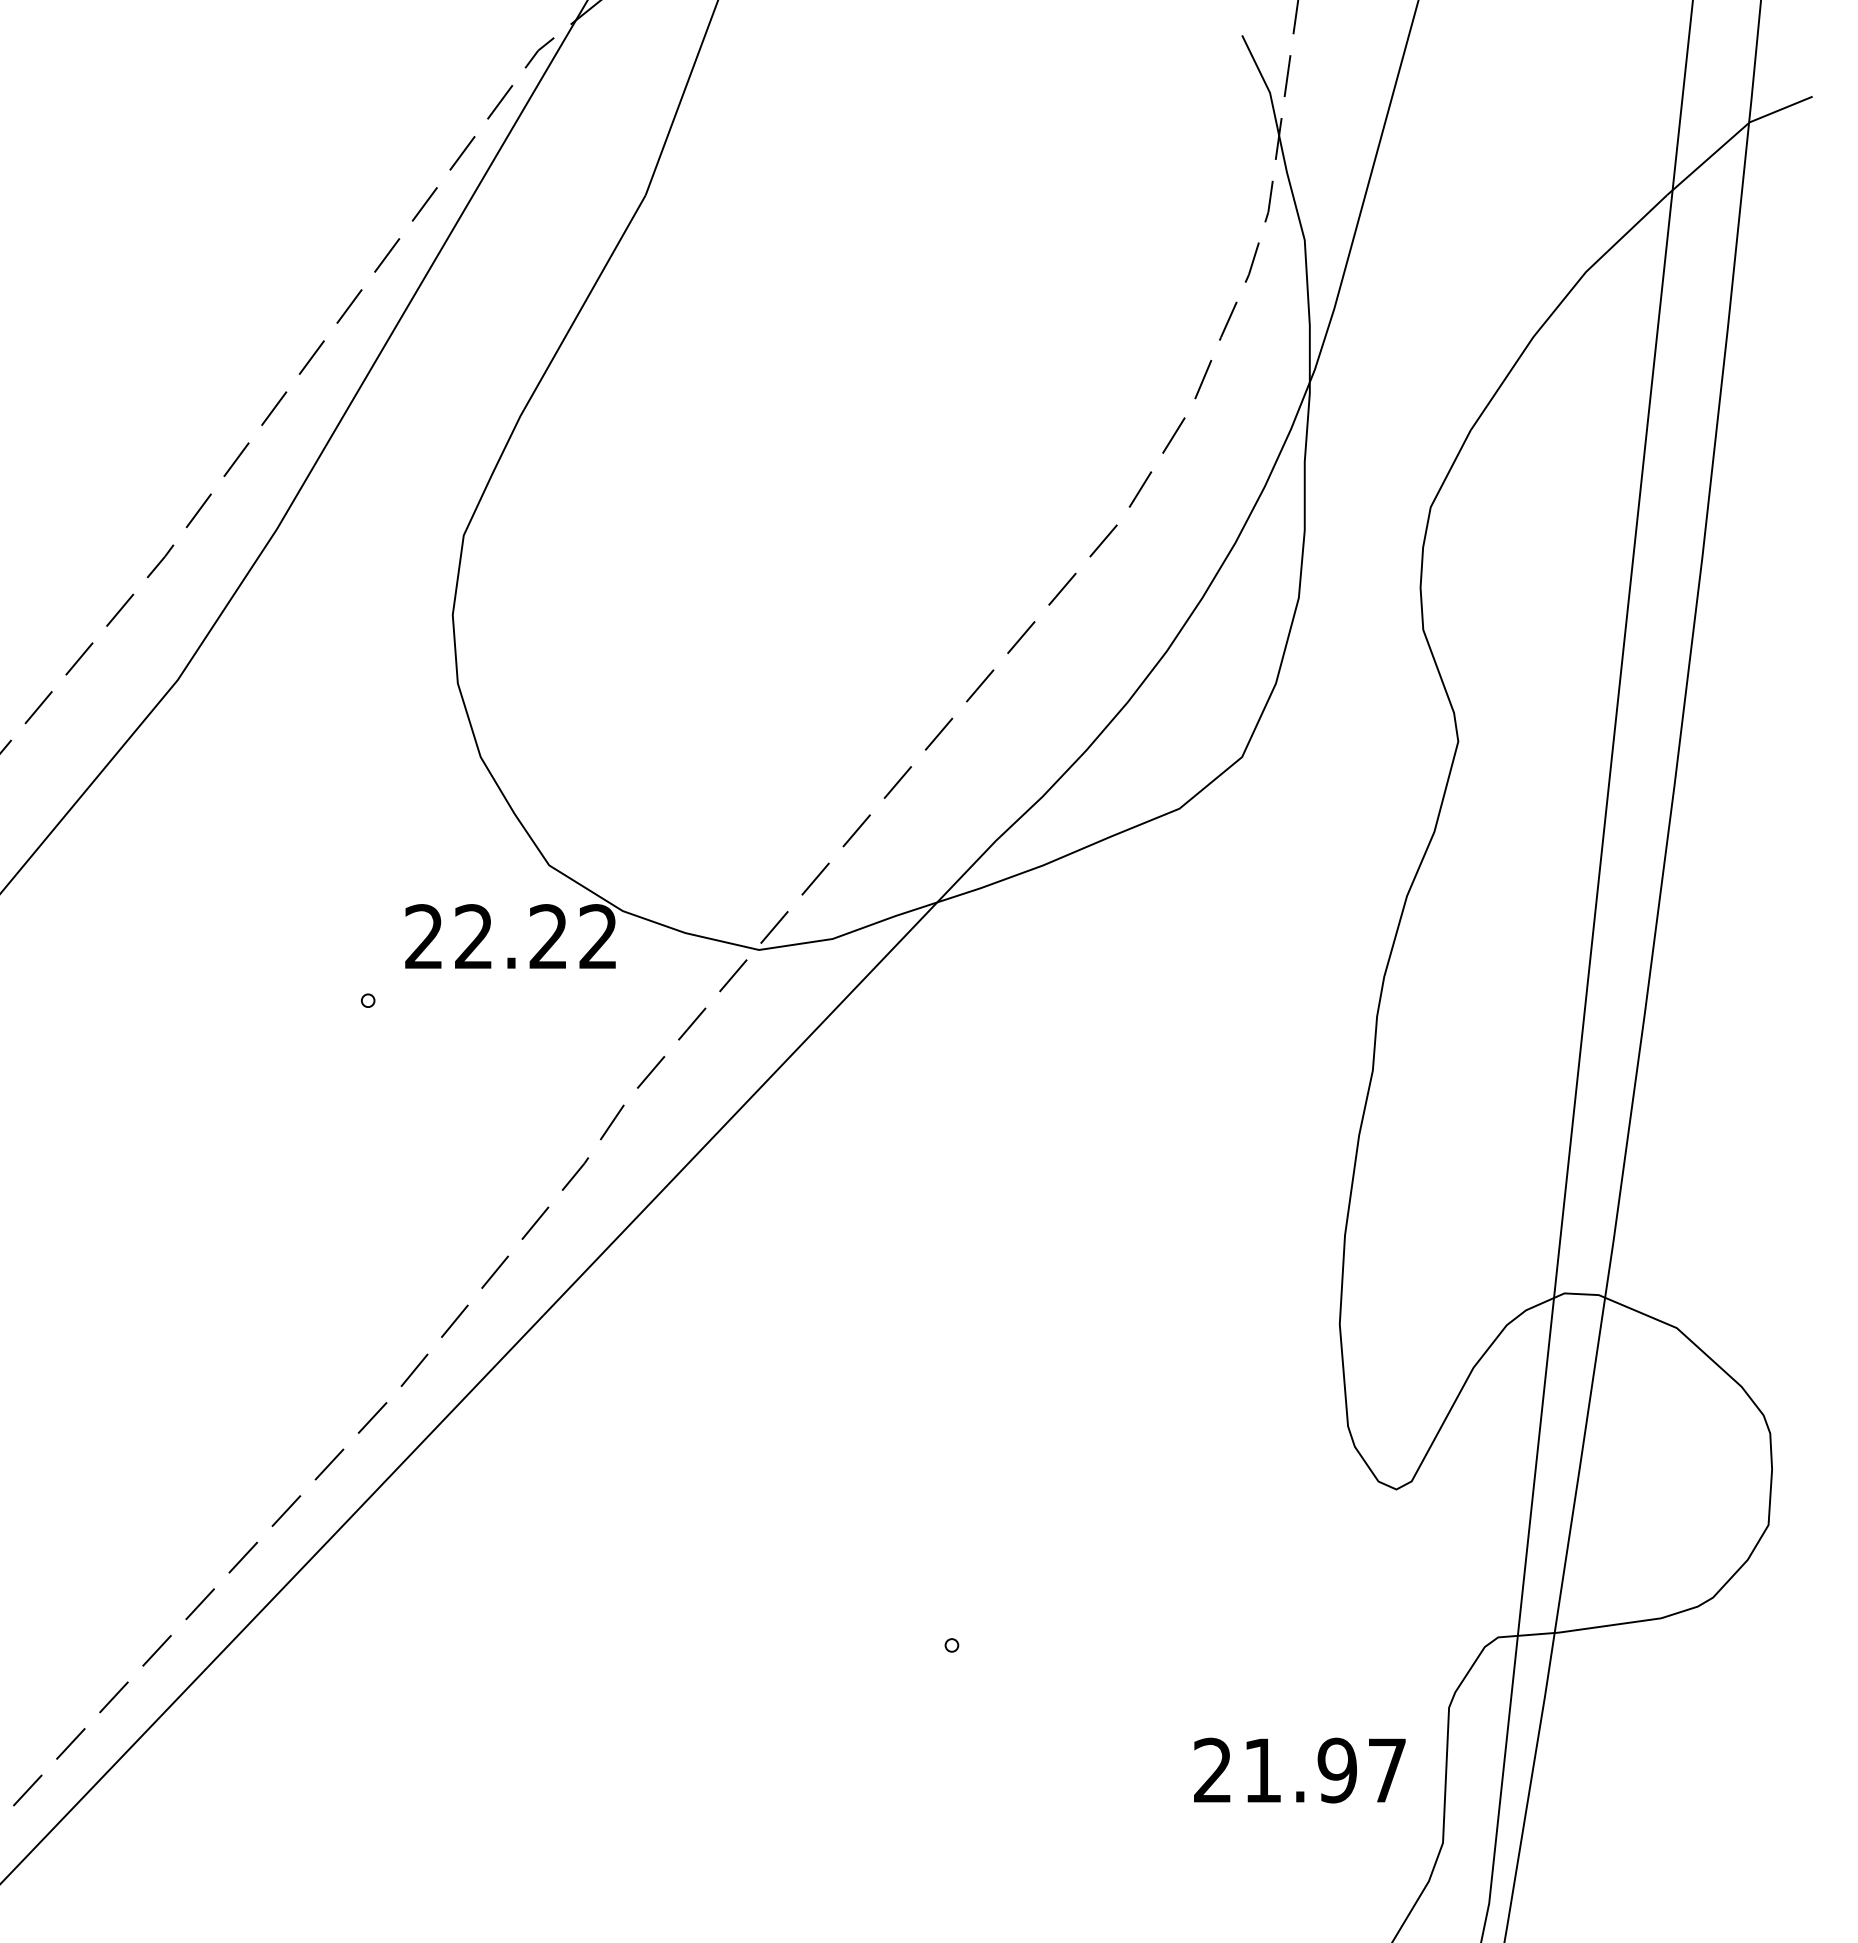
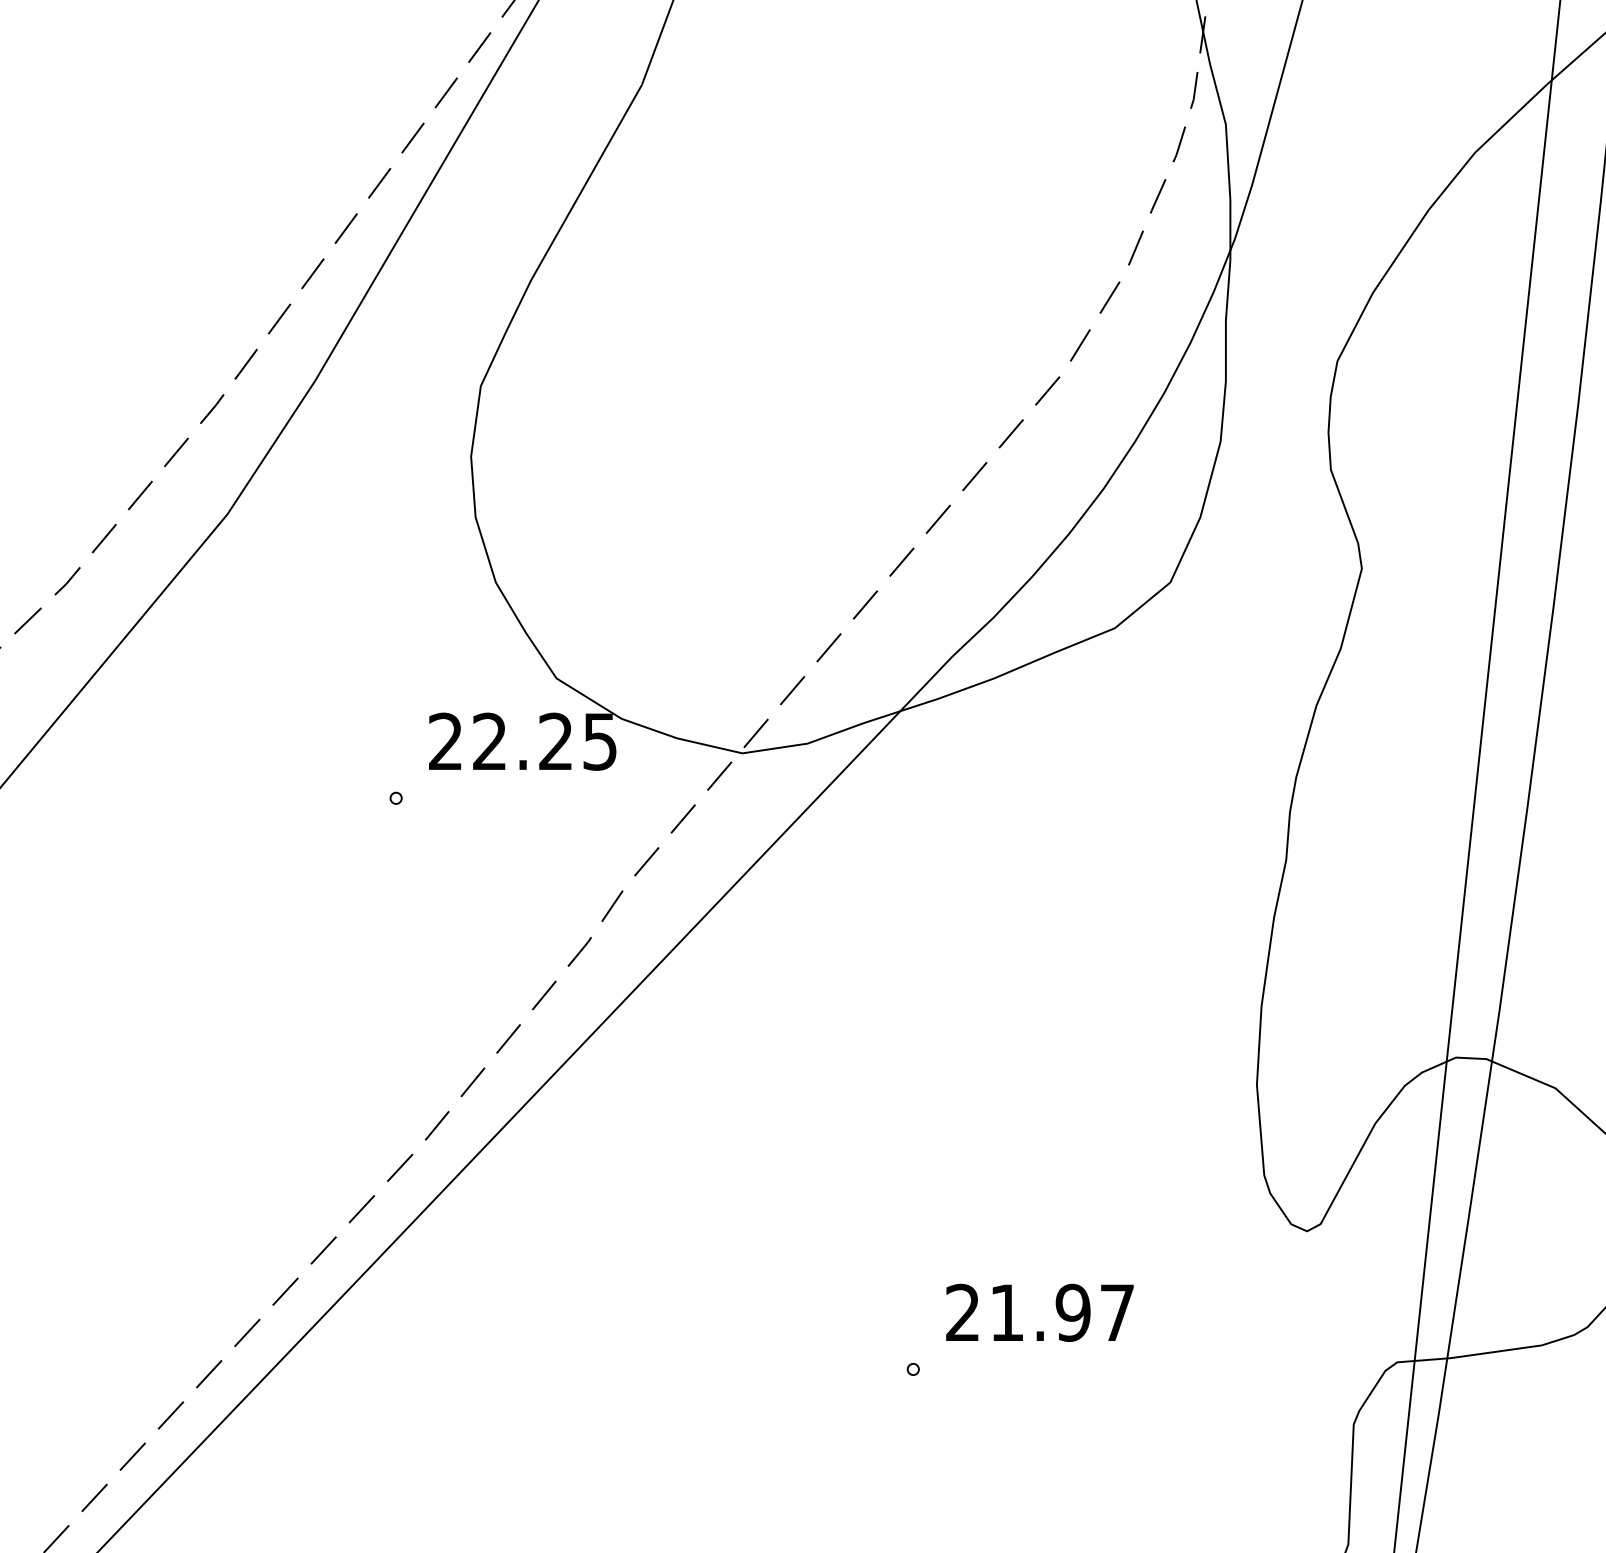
text: (597, 936) -> (599, 741), 22.22 -> 22.25
text: (1299, 1770) -> (1039, 1312), moved

